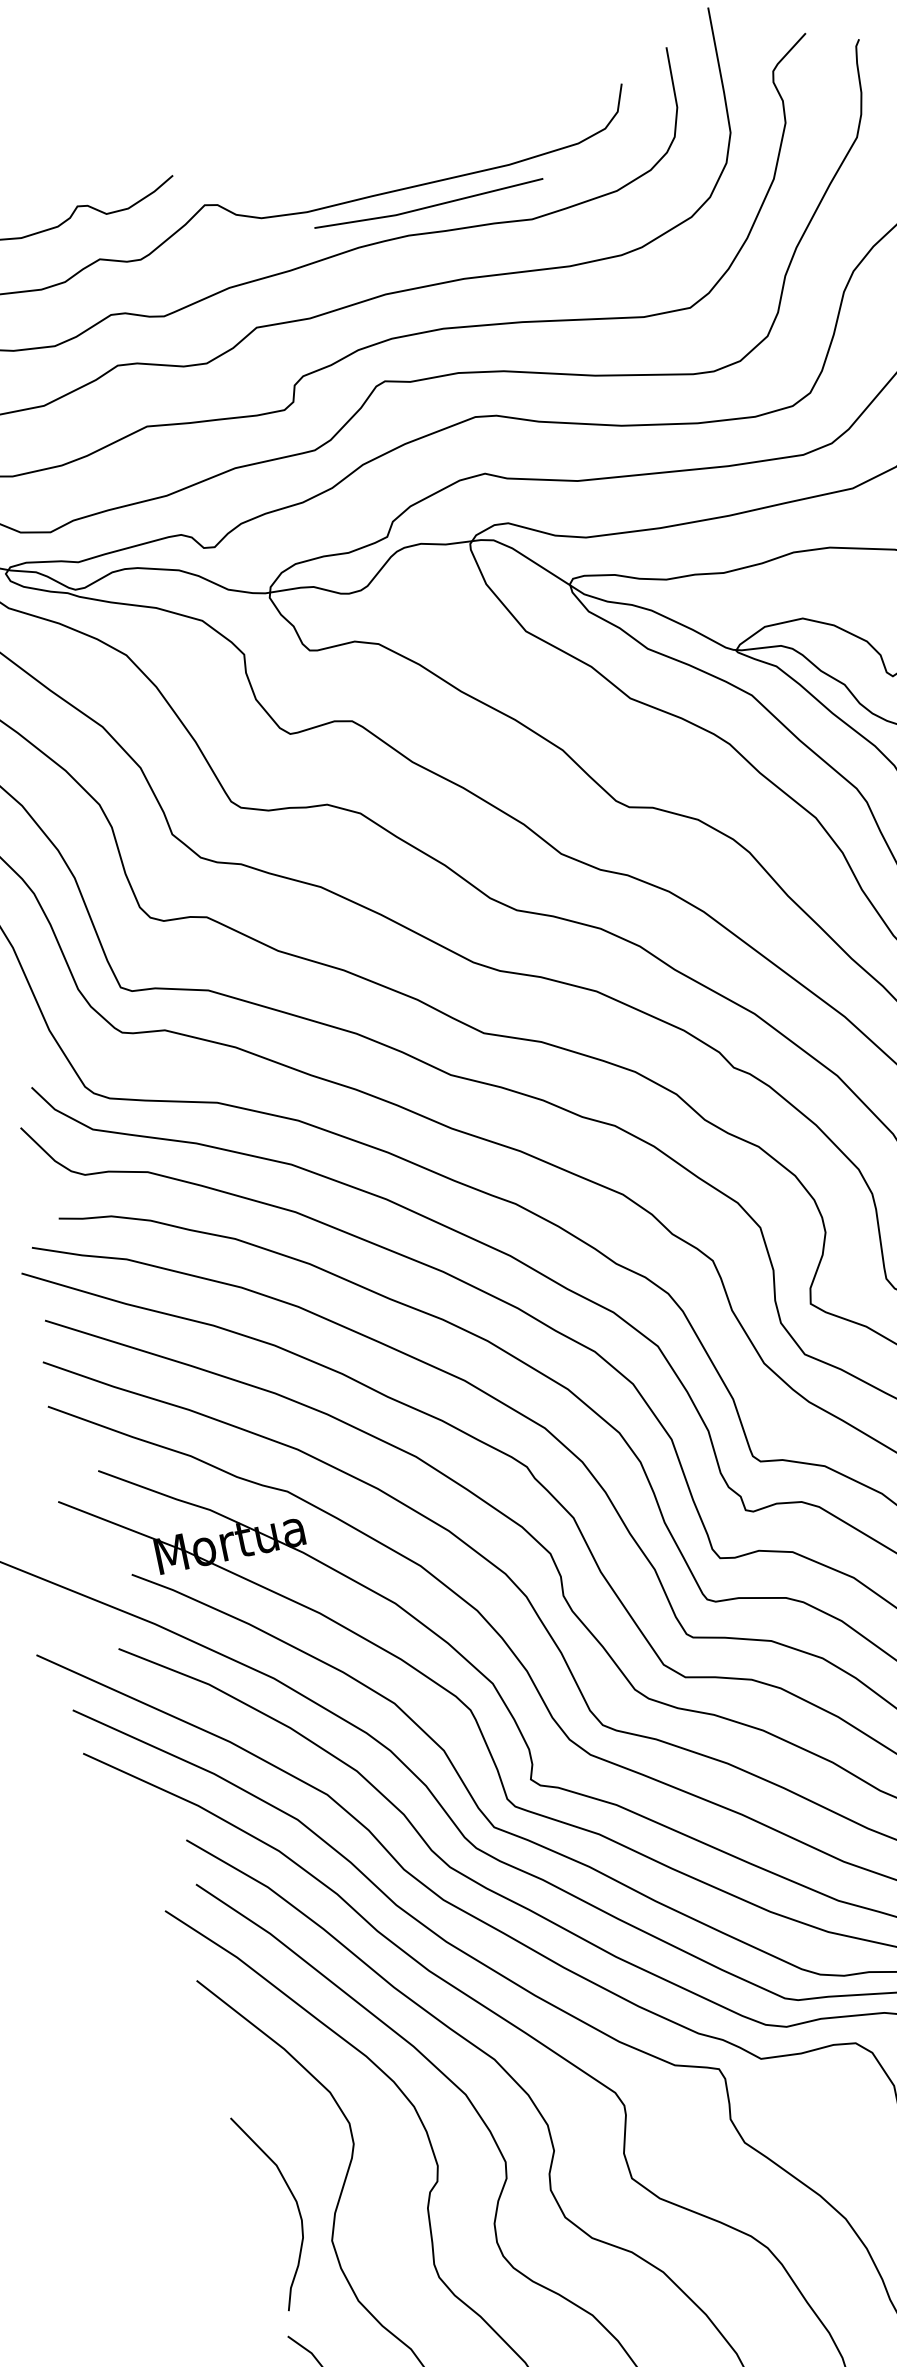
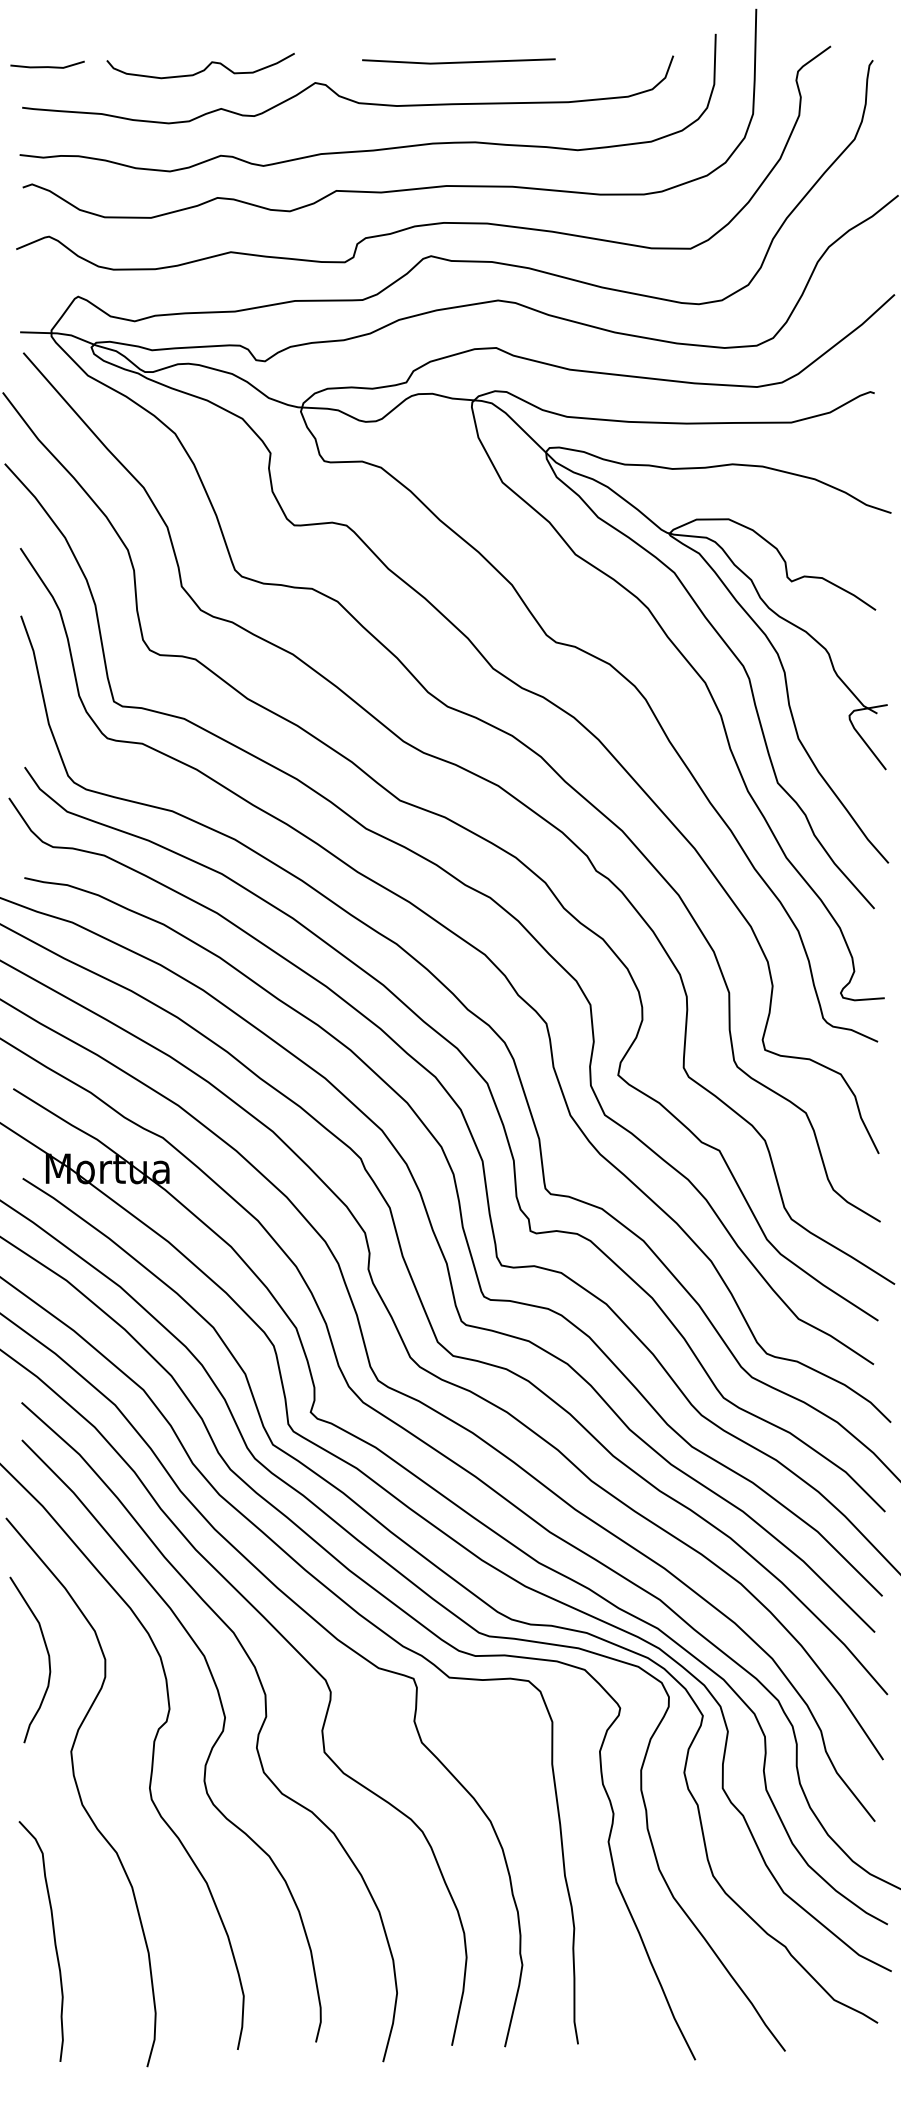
line: (428, 205) -> (458, 61), moved
curve: (294, 2200) -> (47, 1654), moved

